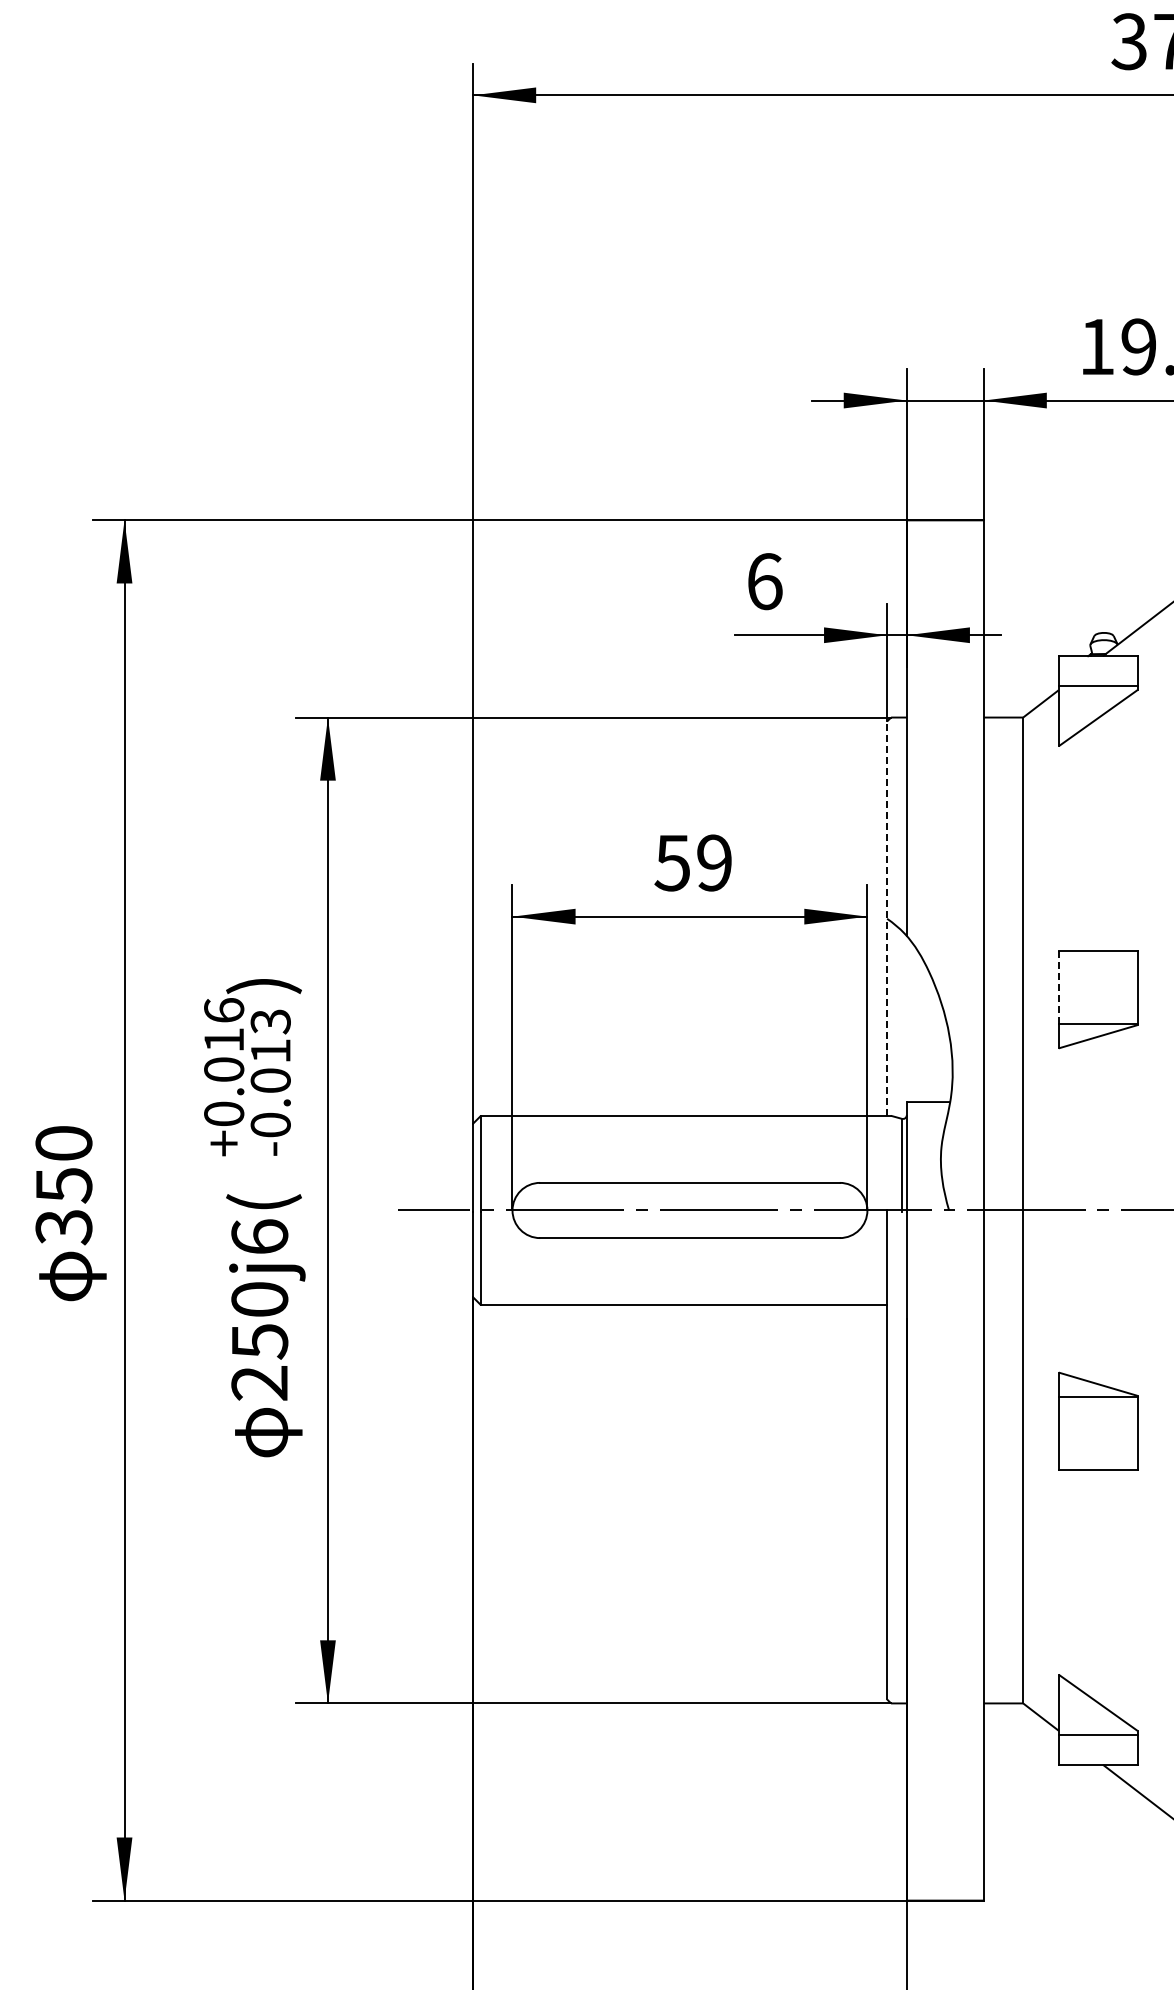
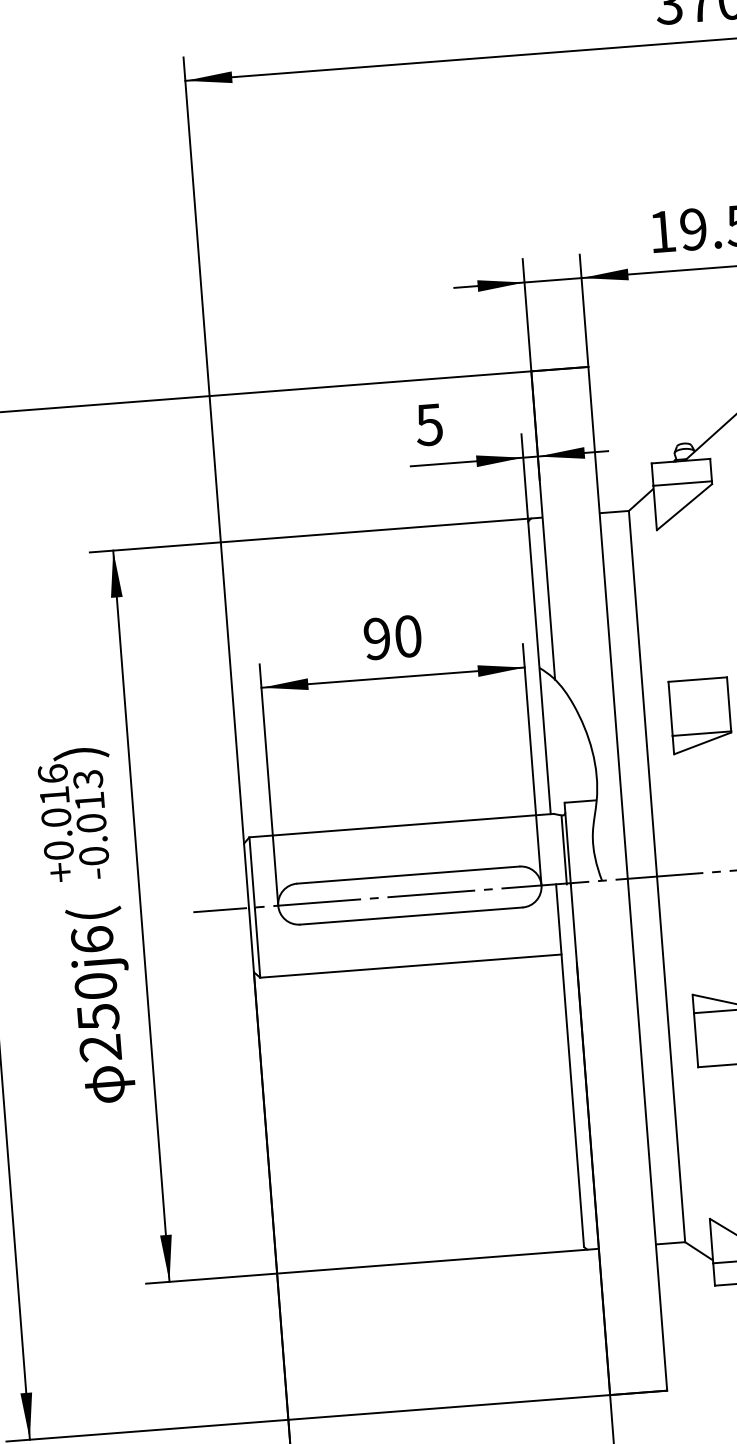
text: (764, 581) -> (429, 424), 6 -> 5
text: (692, 862) -> (391, 637), 59 -> 90
line: (887, 918) -> (539, 667), dashed -> solid
line: (1058, 987) -> (670, 709), dashed -> solid

